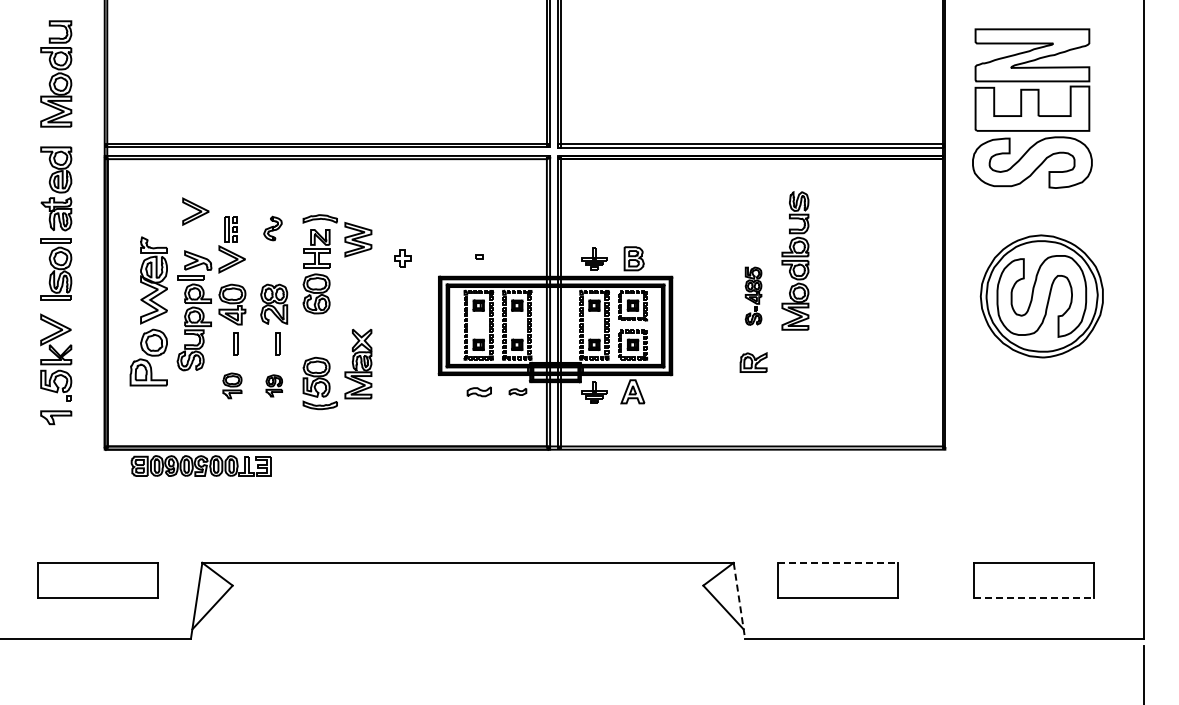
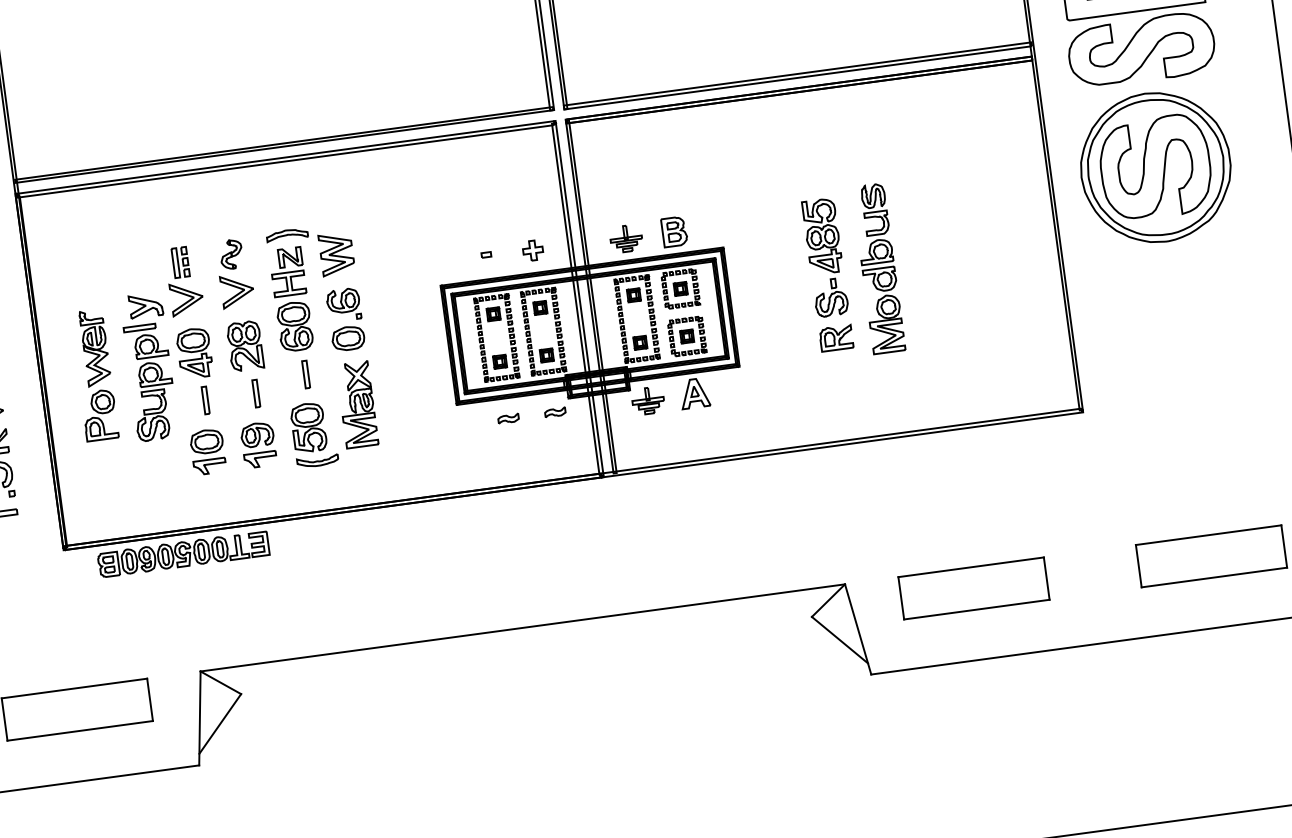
part: (195, 211) -> (236, 290), moved
part: (402, 258) -> (532, 250), moved
part: (795, 260) -> (878, 268), moved
part: (358, 293) -> (345, 319), added
part: (753, 295) -> (825, 256), size x1.67
part: (1041, 296) -> (1155, 167), moved
part: (148, 311) -> (94, 375), size x0.71
line: (319, 333) -> (305, 374), added
part: (232, 385) -> (208, 451), size x1.43
part: (274, 385) -> (259, 444), size x1.67
part: (479, 391) -> (508, 418), size x0.71
line: (837, 562) -> (970, 566), dashed -> solid
line: (1033, 597) -> (1214, 577), dashed -> solid
line: (739, 601) -> (858, 630), dashed -> solid

